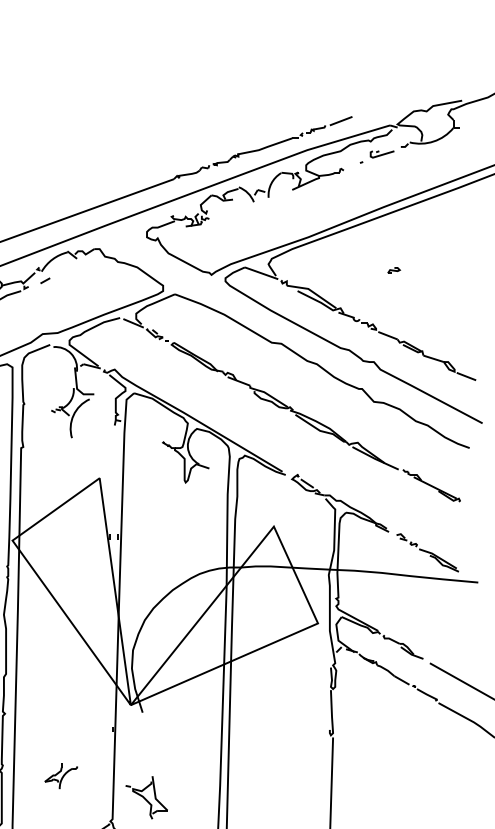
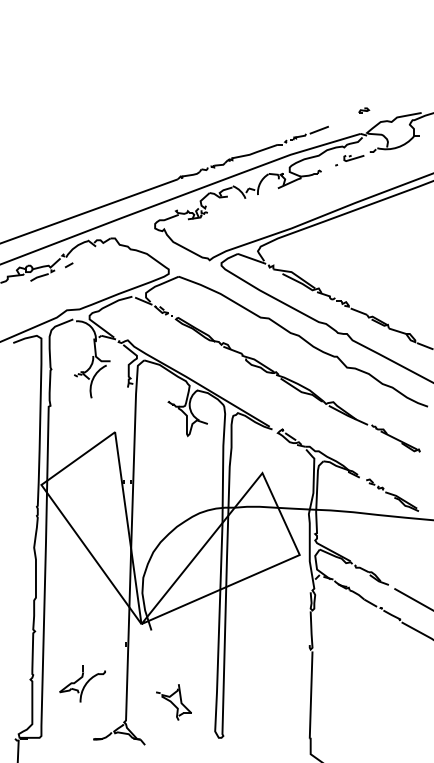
part: (394, 270) -> (364, 110), moved
part: (61, 775) -> (82, 683), size x1.67
part: (146, 797) -> (173, 702), moved

